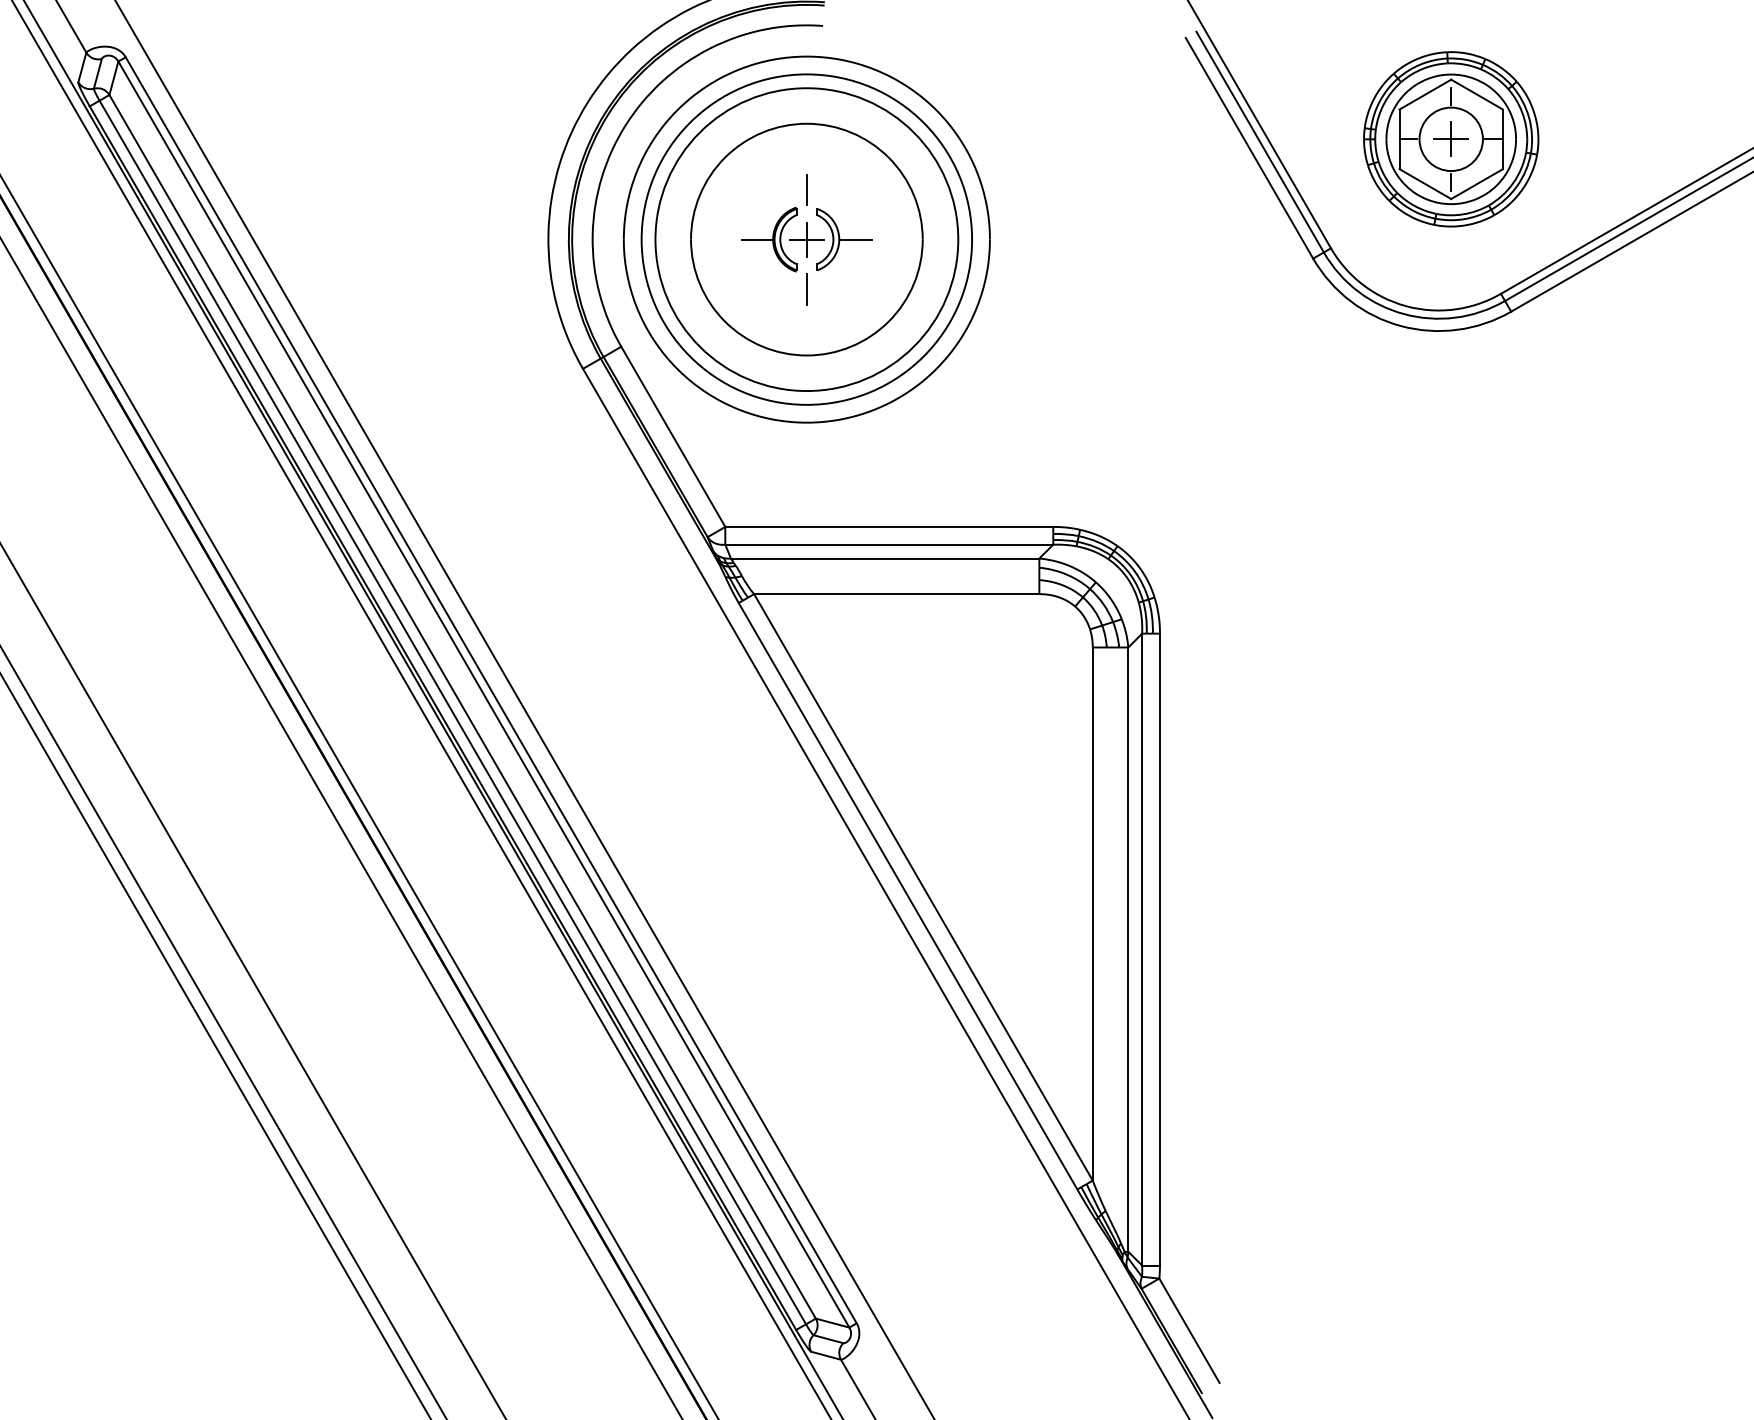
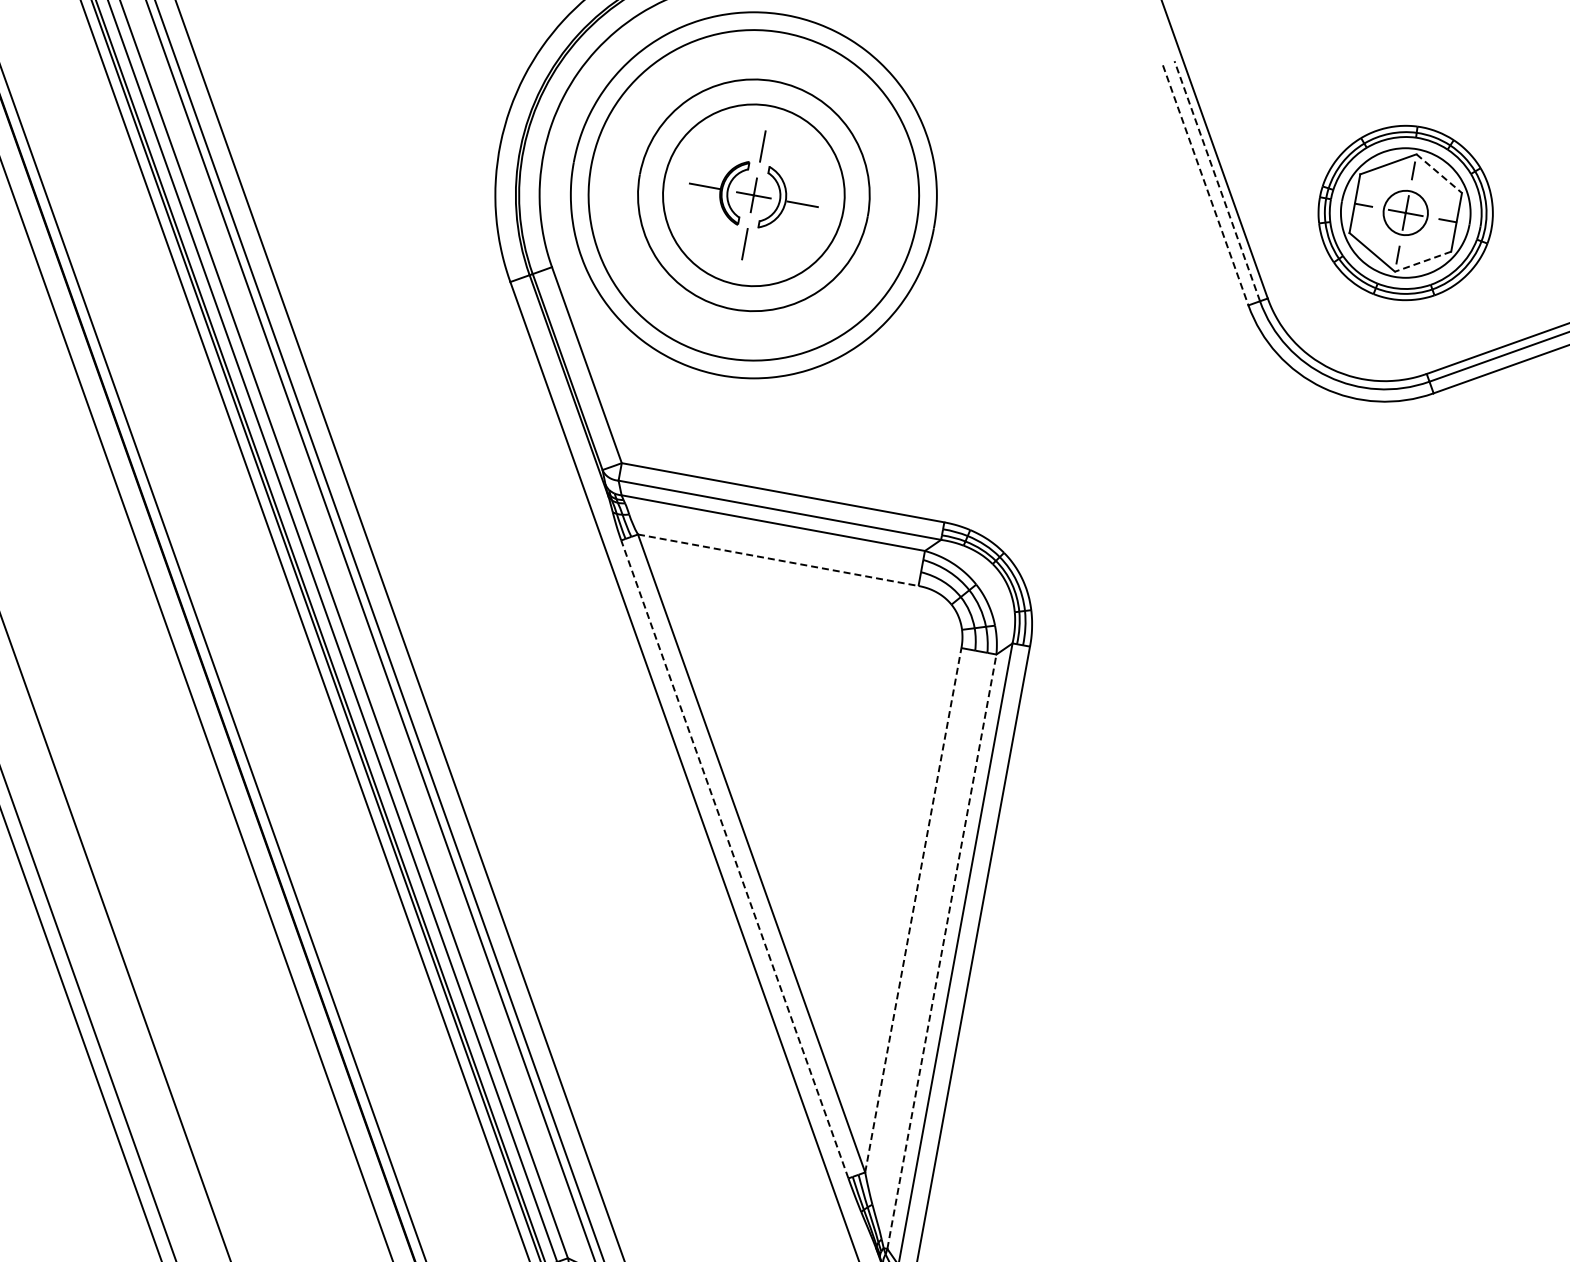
line: (1477, 94) -> (1439, 173), solid -> dashed
circle: (1450, 139) -> (1405, 213), size x0.7
line: (1259, 141) -> (1216, 180), solid -> dashed
line: (1249, 148) -> (1205, 185), solid -> dashed
line: (1477, 184) -> (1423, 262), solid -> dashed
circle: (806, 239) -> (753, 195), size x0.6
line: (896, 594) -> (777, 560), solid -> dashed
line: (908, 896) -> (735, 859), solid -> dashed
line: (1092, 914) -> (912, 910), solid -> dashed
line: (1128, 949) -> (942, 951), solid -> dashed

